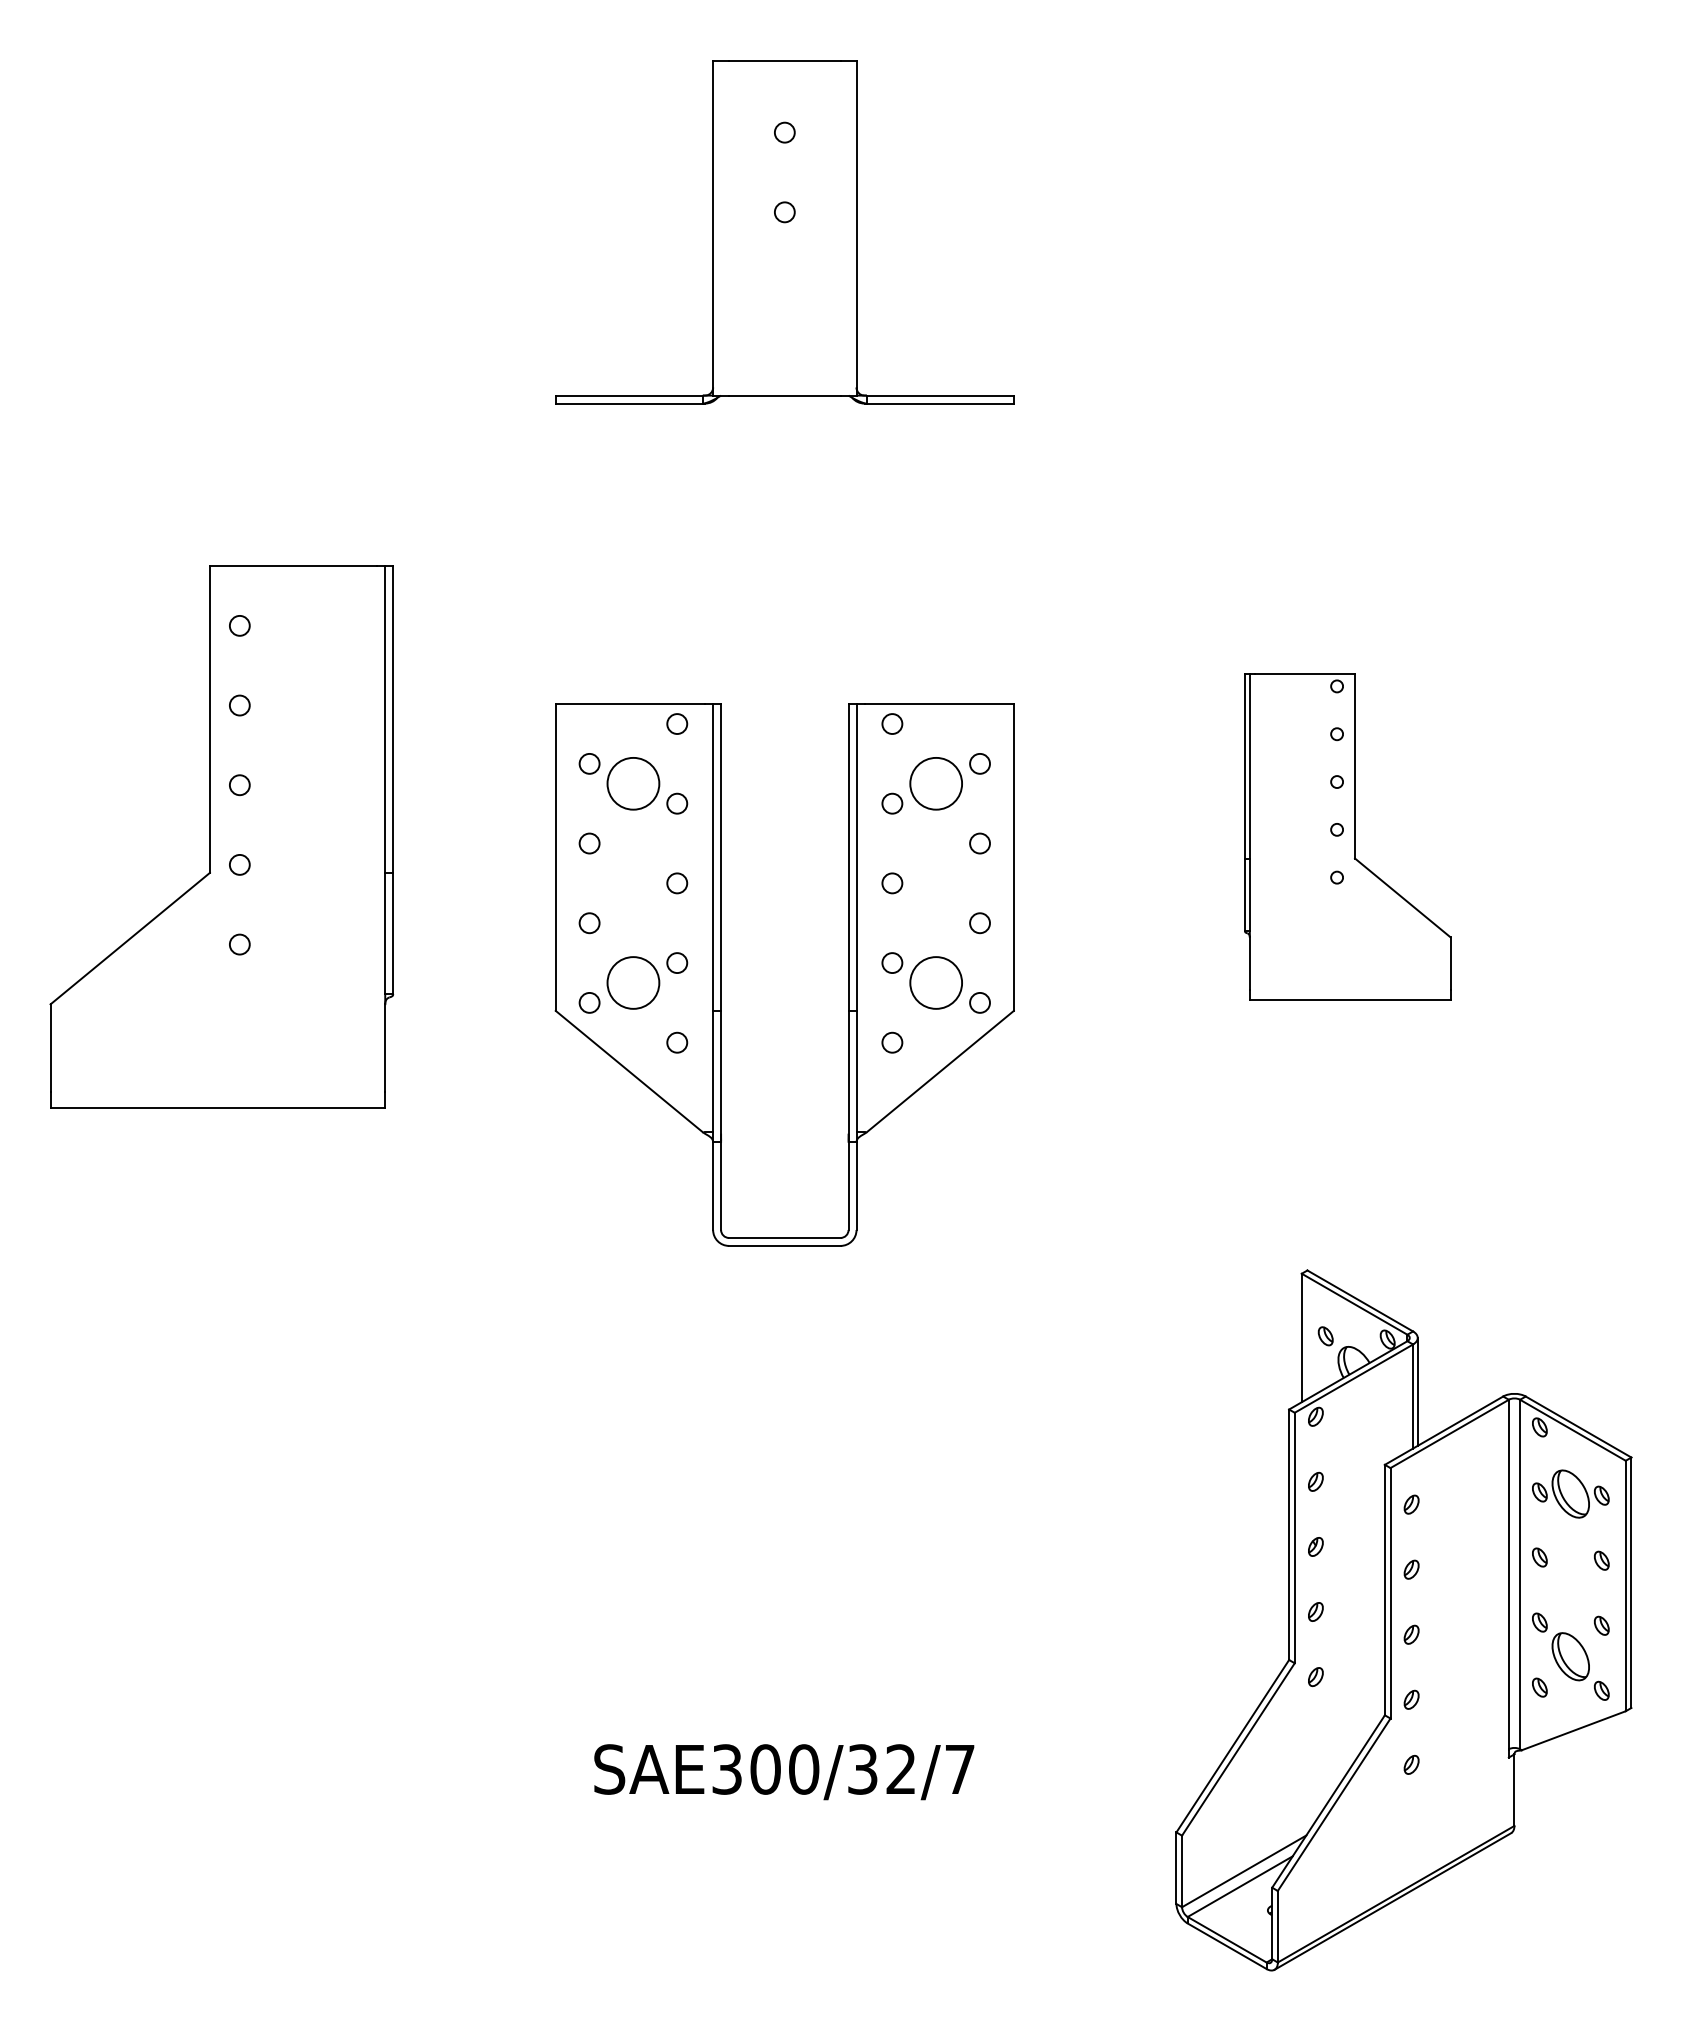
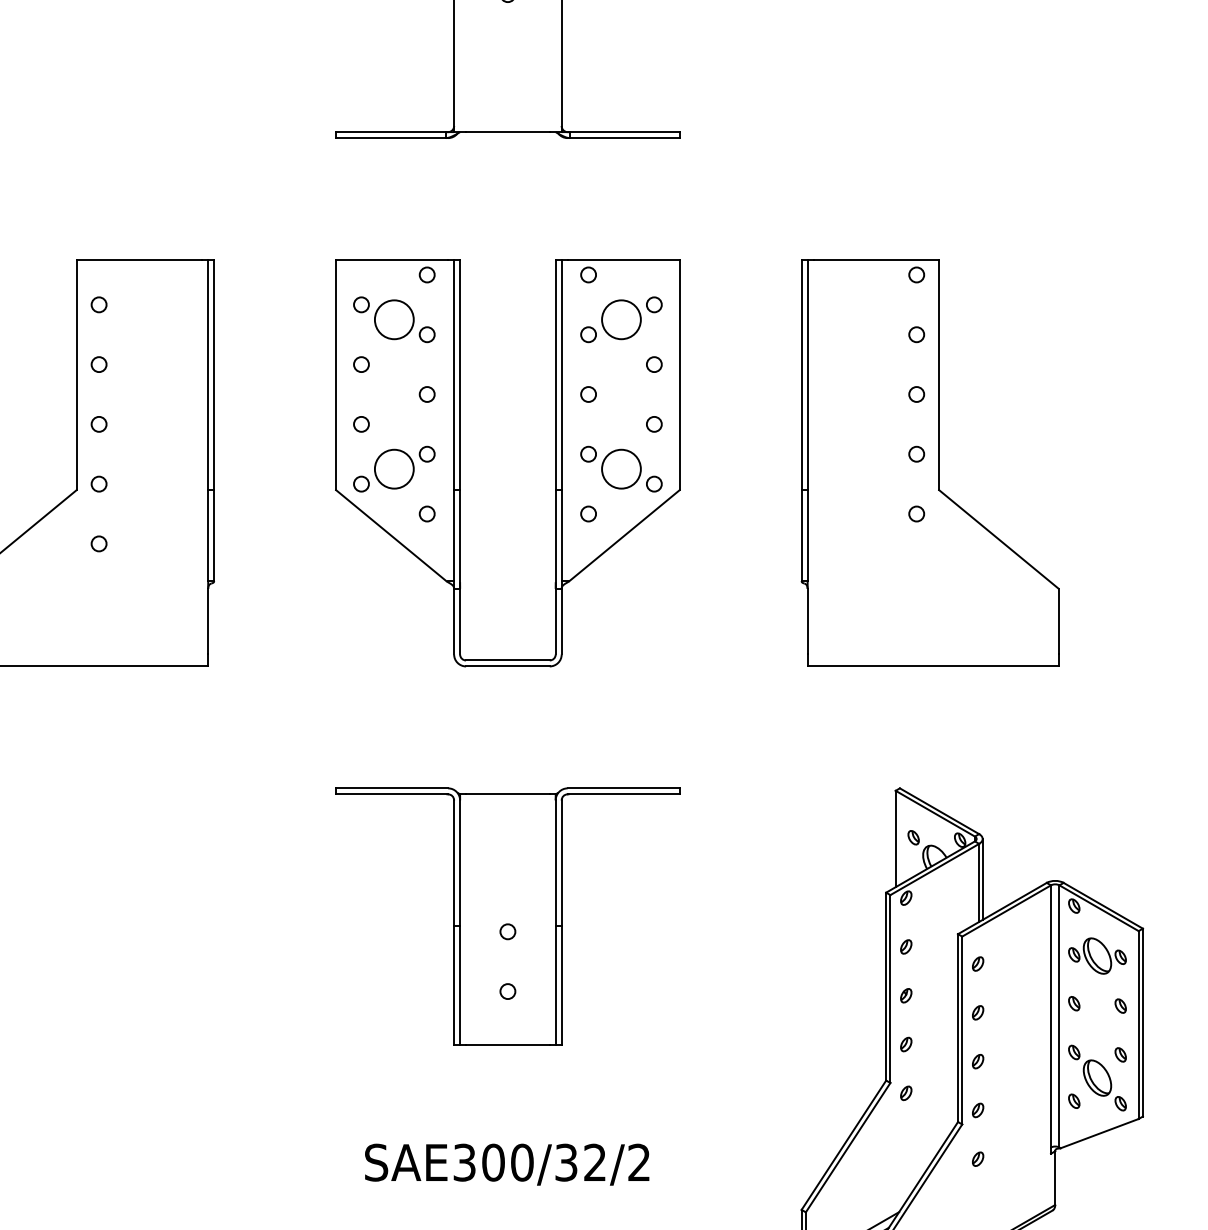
part: (1347, 836) -> (929, 462), size x1.67
part: (721, 974) -> (460, 462), moved
part: (784, 1441) -> (507, 916), added
text: (959, 1768) -> (638, 1161), SAE300/32/7 -> SAE300/32/2

